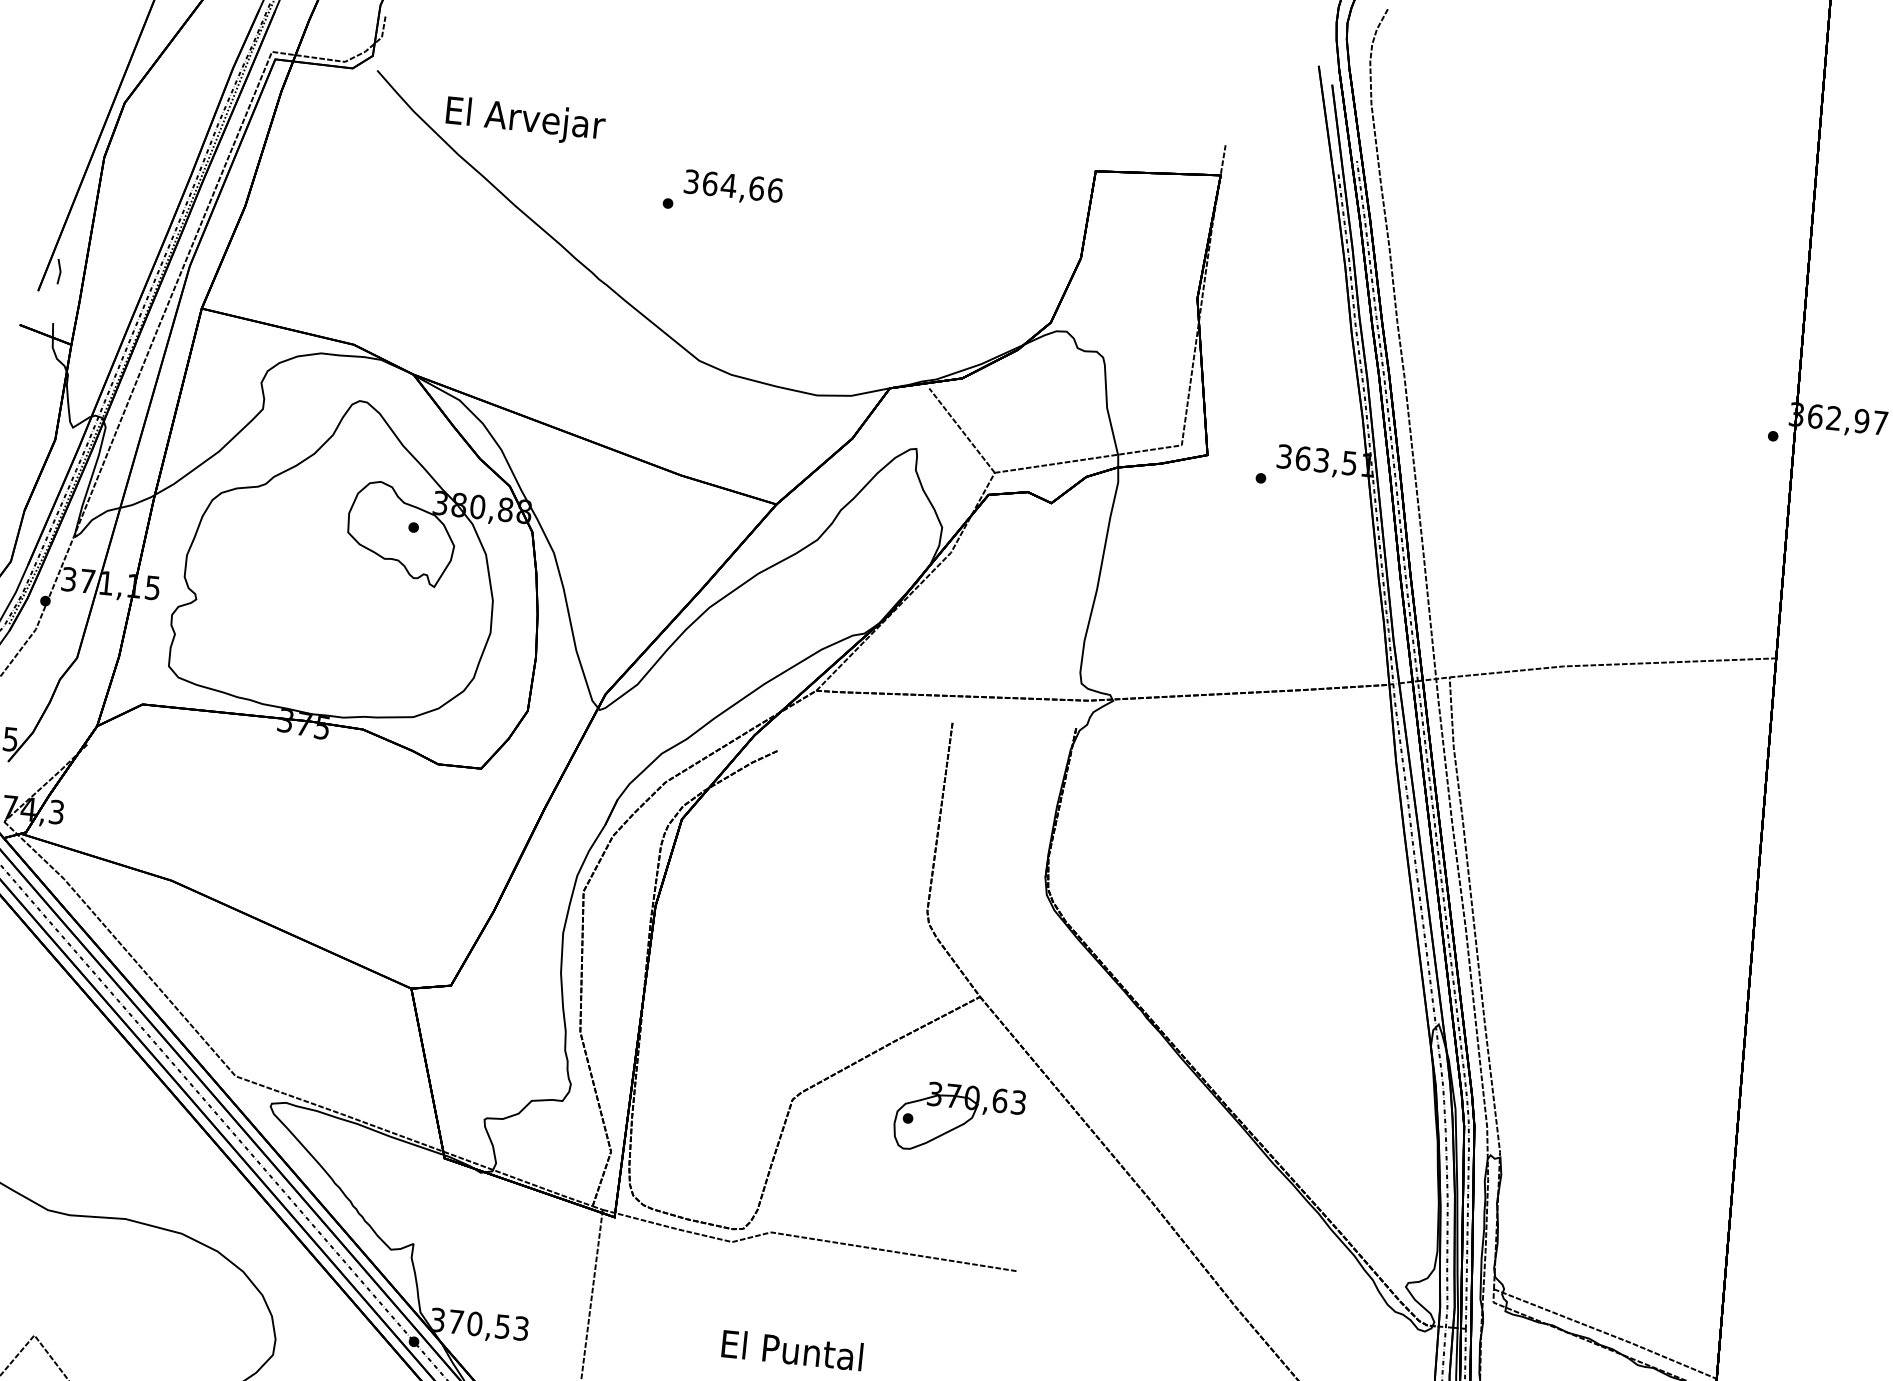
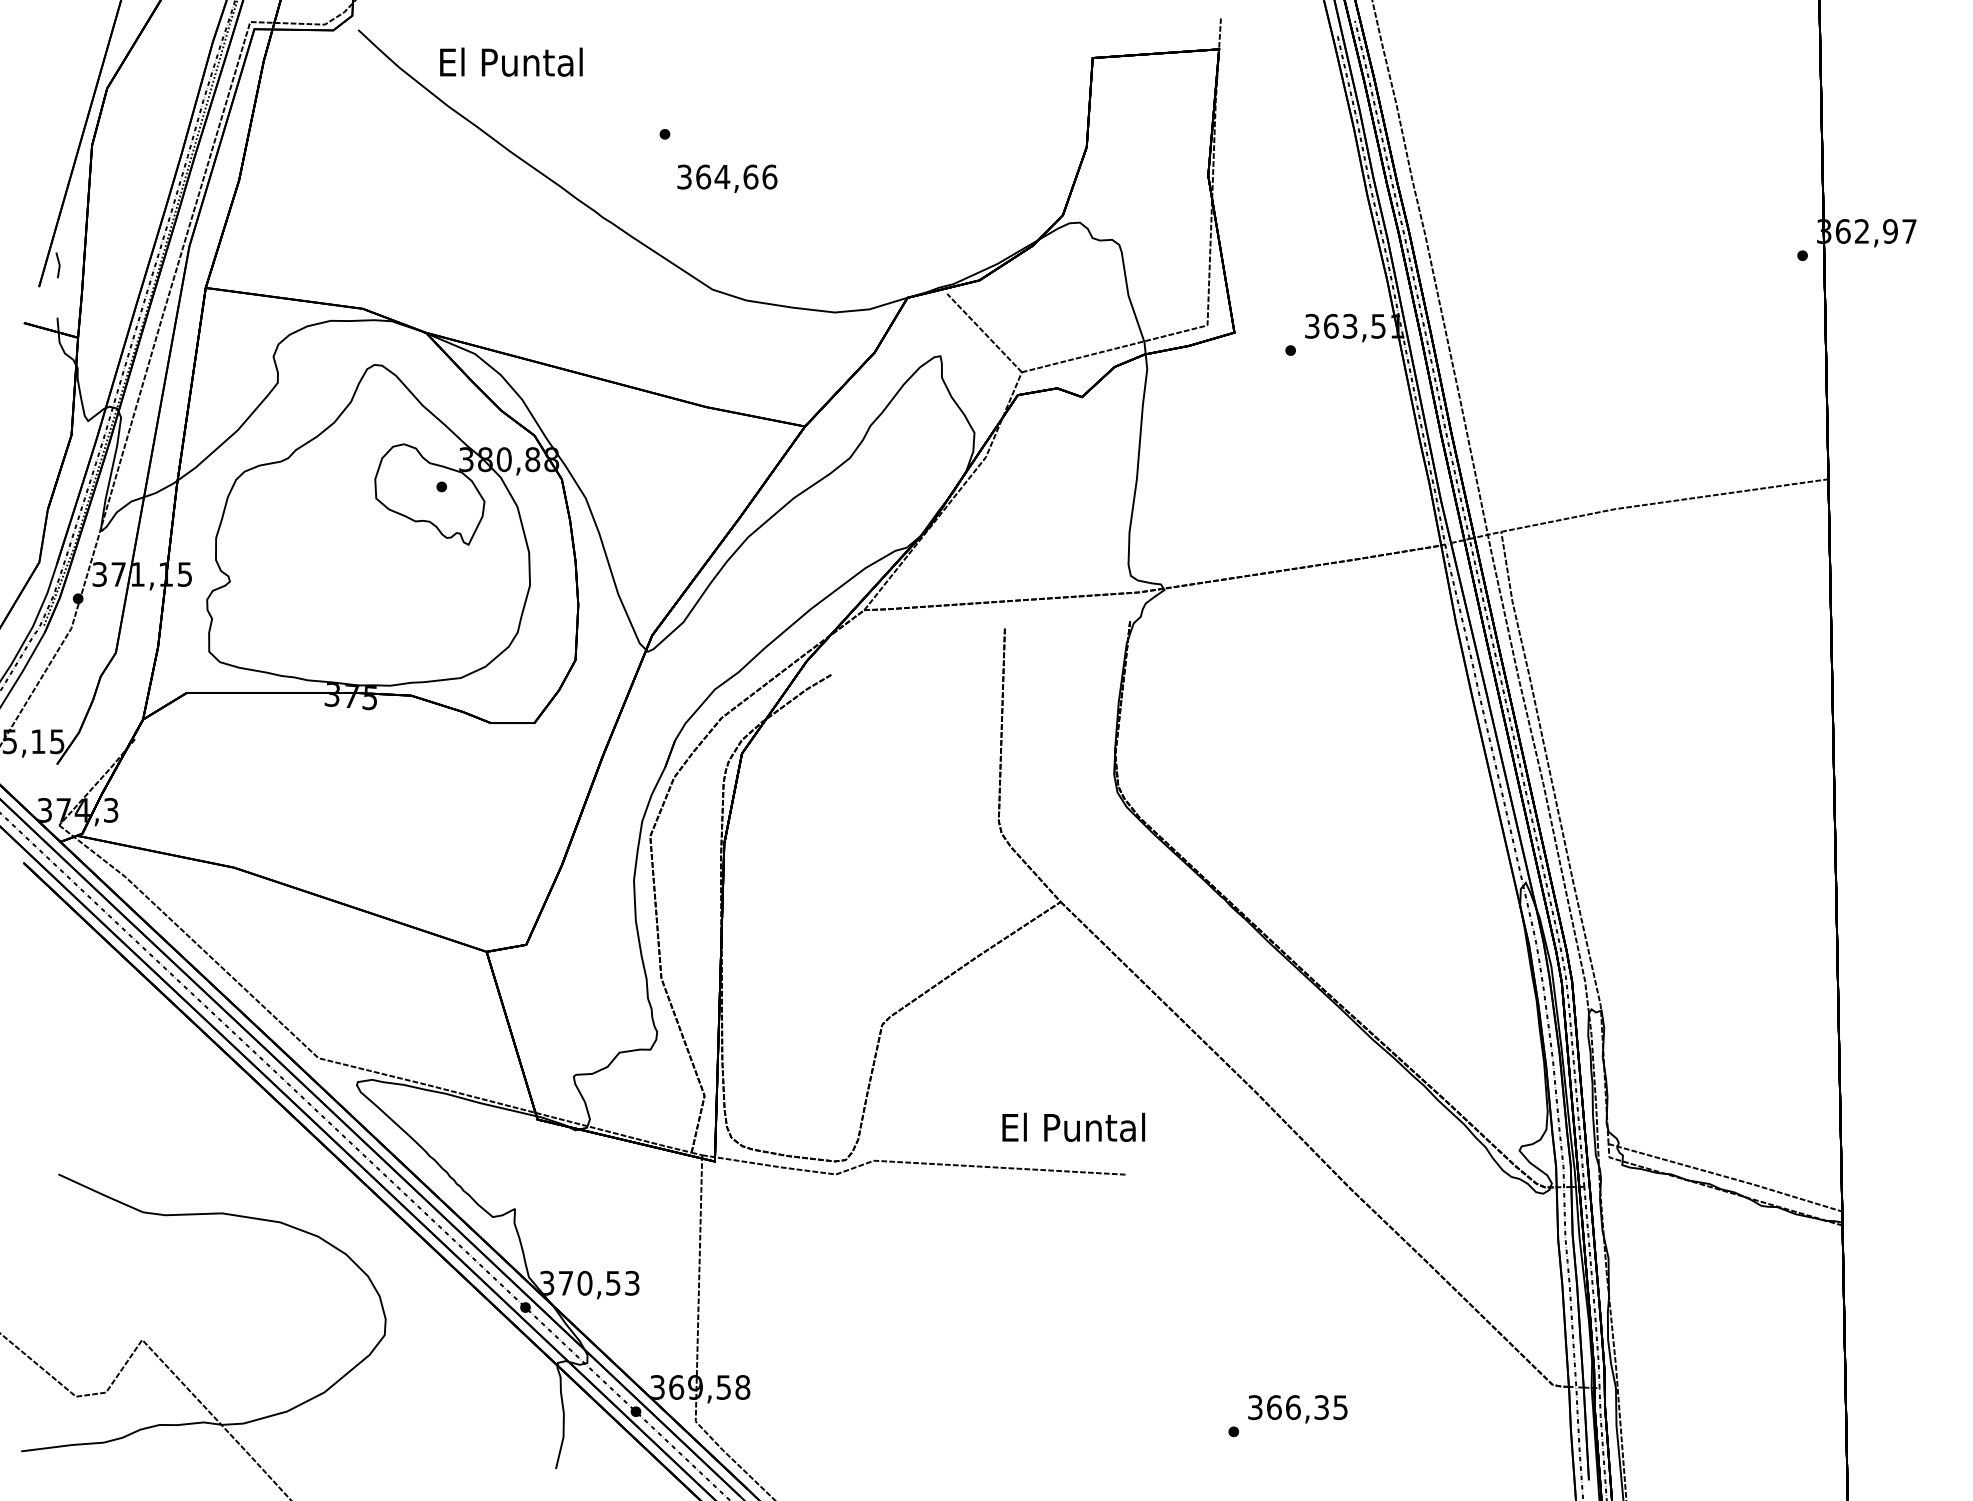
text: (525, 120) -> (512, 65), El Arvejar -> El Puntal
text: (733, 187) -> (727, 178), moved
part: (958, 1119) -> (1051, 1027), removed
text: (792, 1349) -> (1073, 1126), moved

